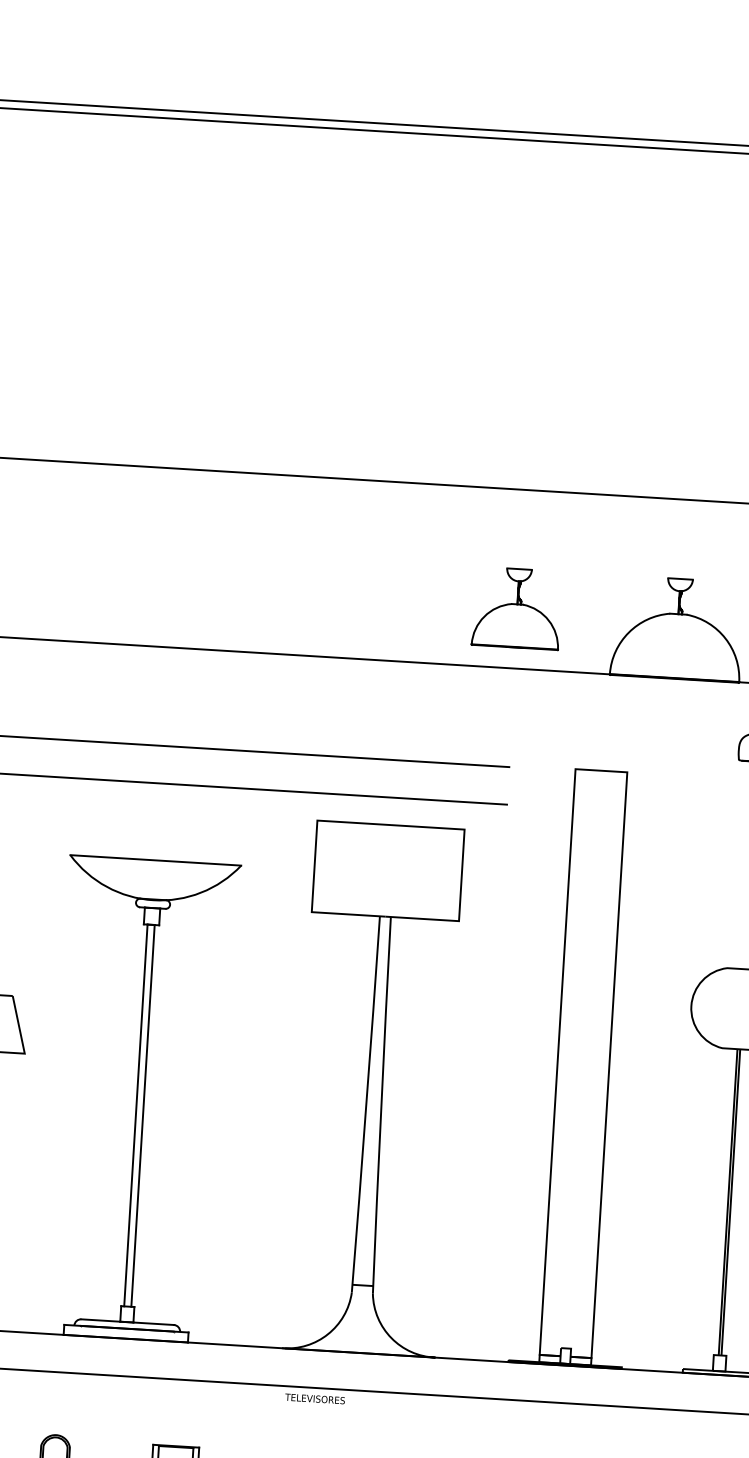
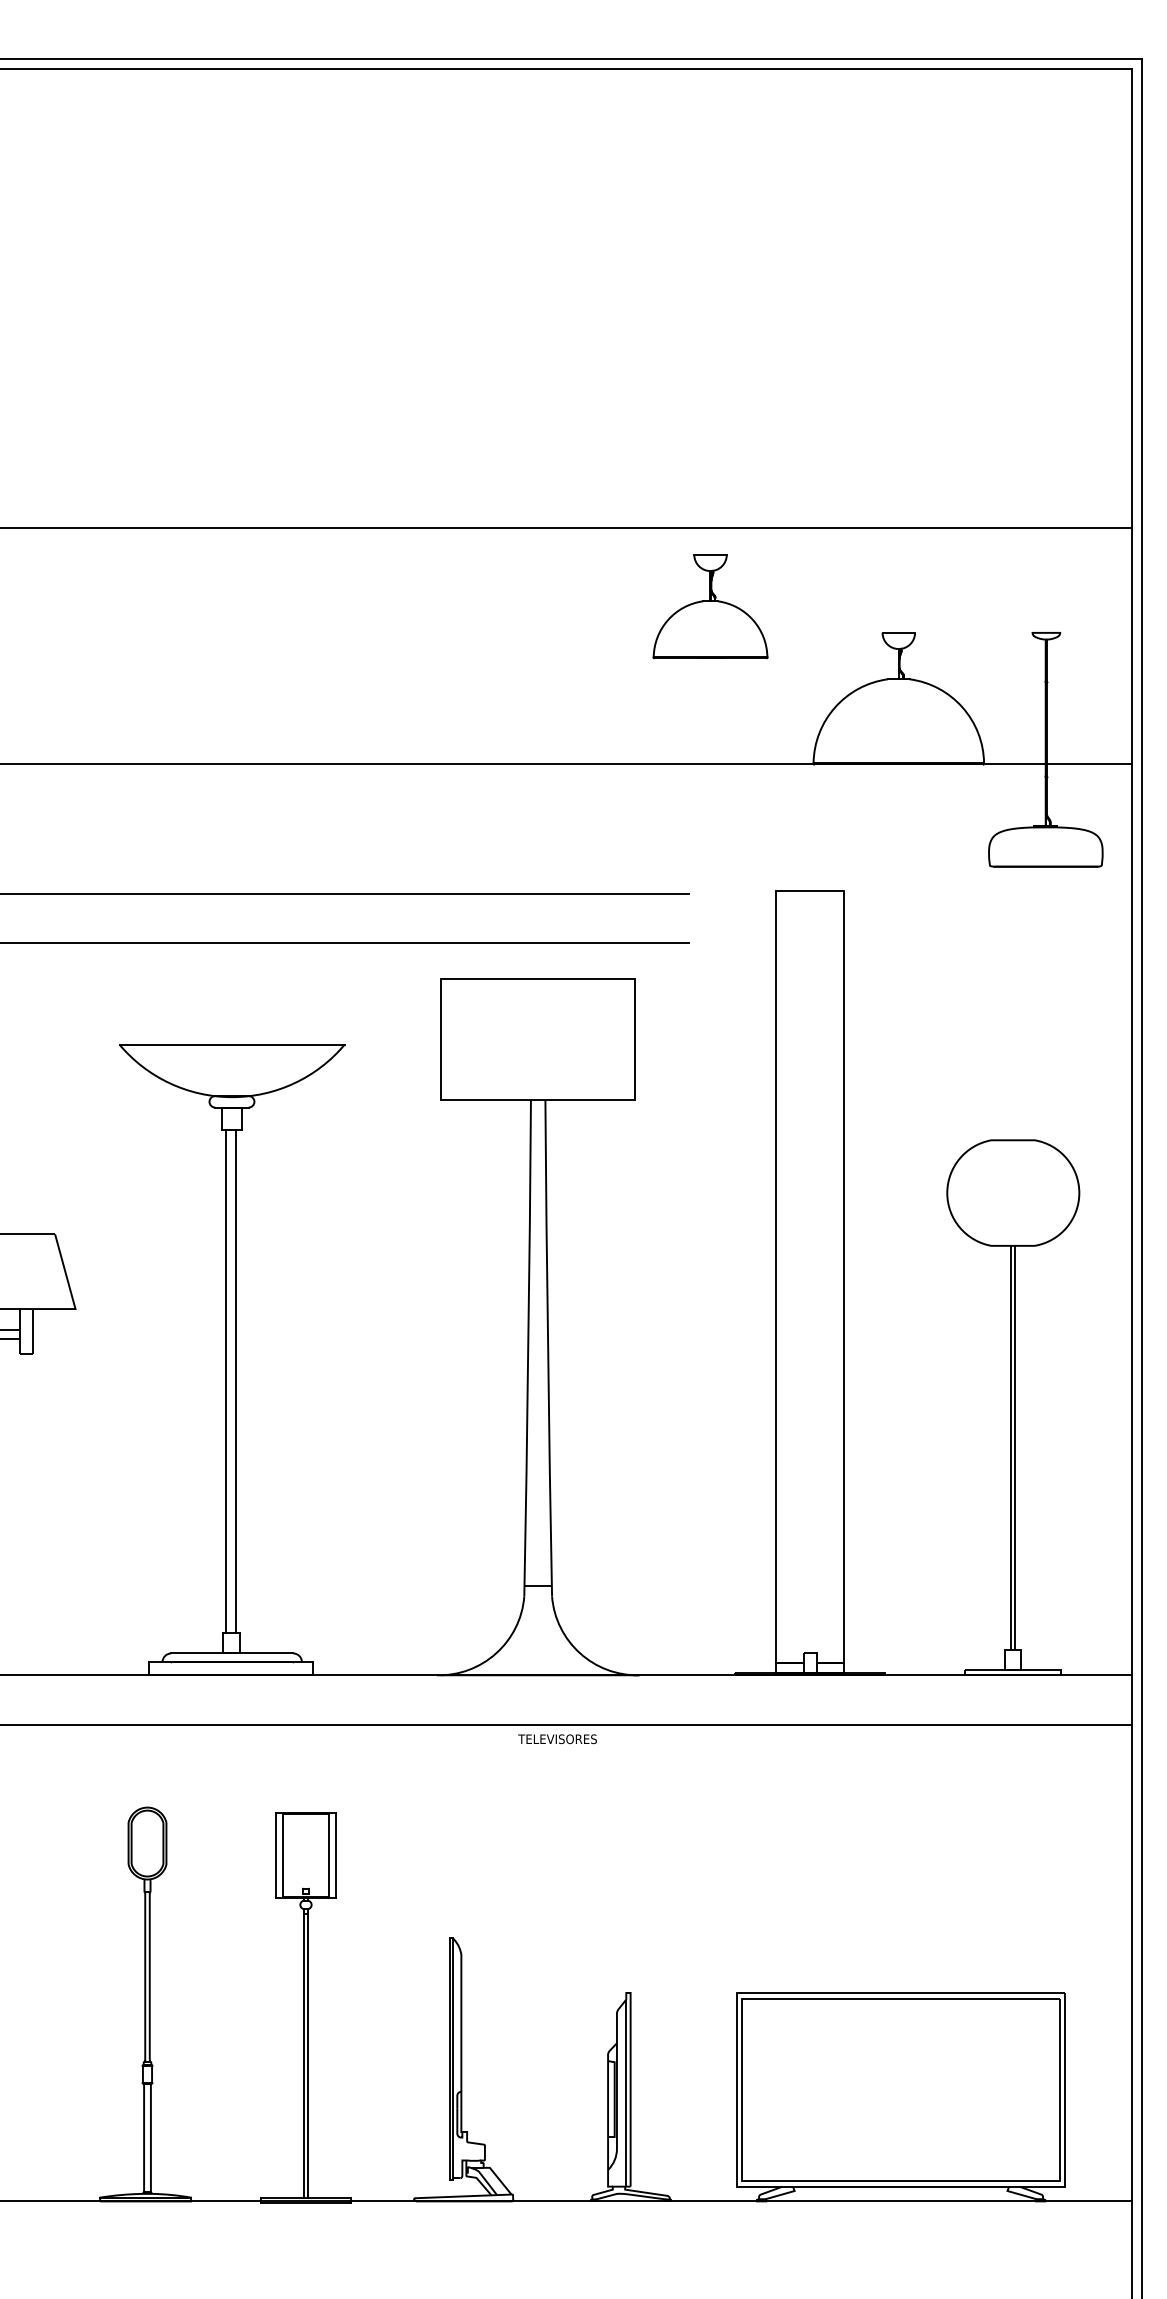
part: (517, 608) -> (710, 606), moved
text: (315, 1399) -> (557, 1739), moved

